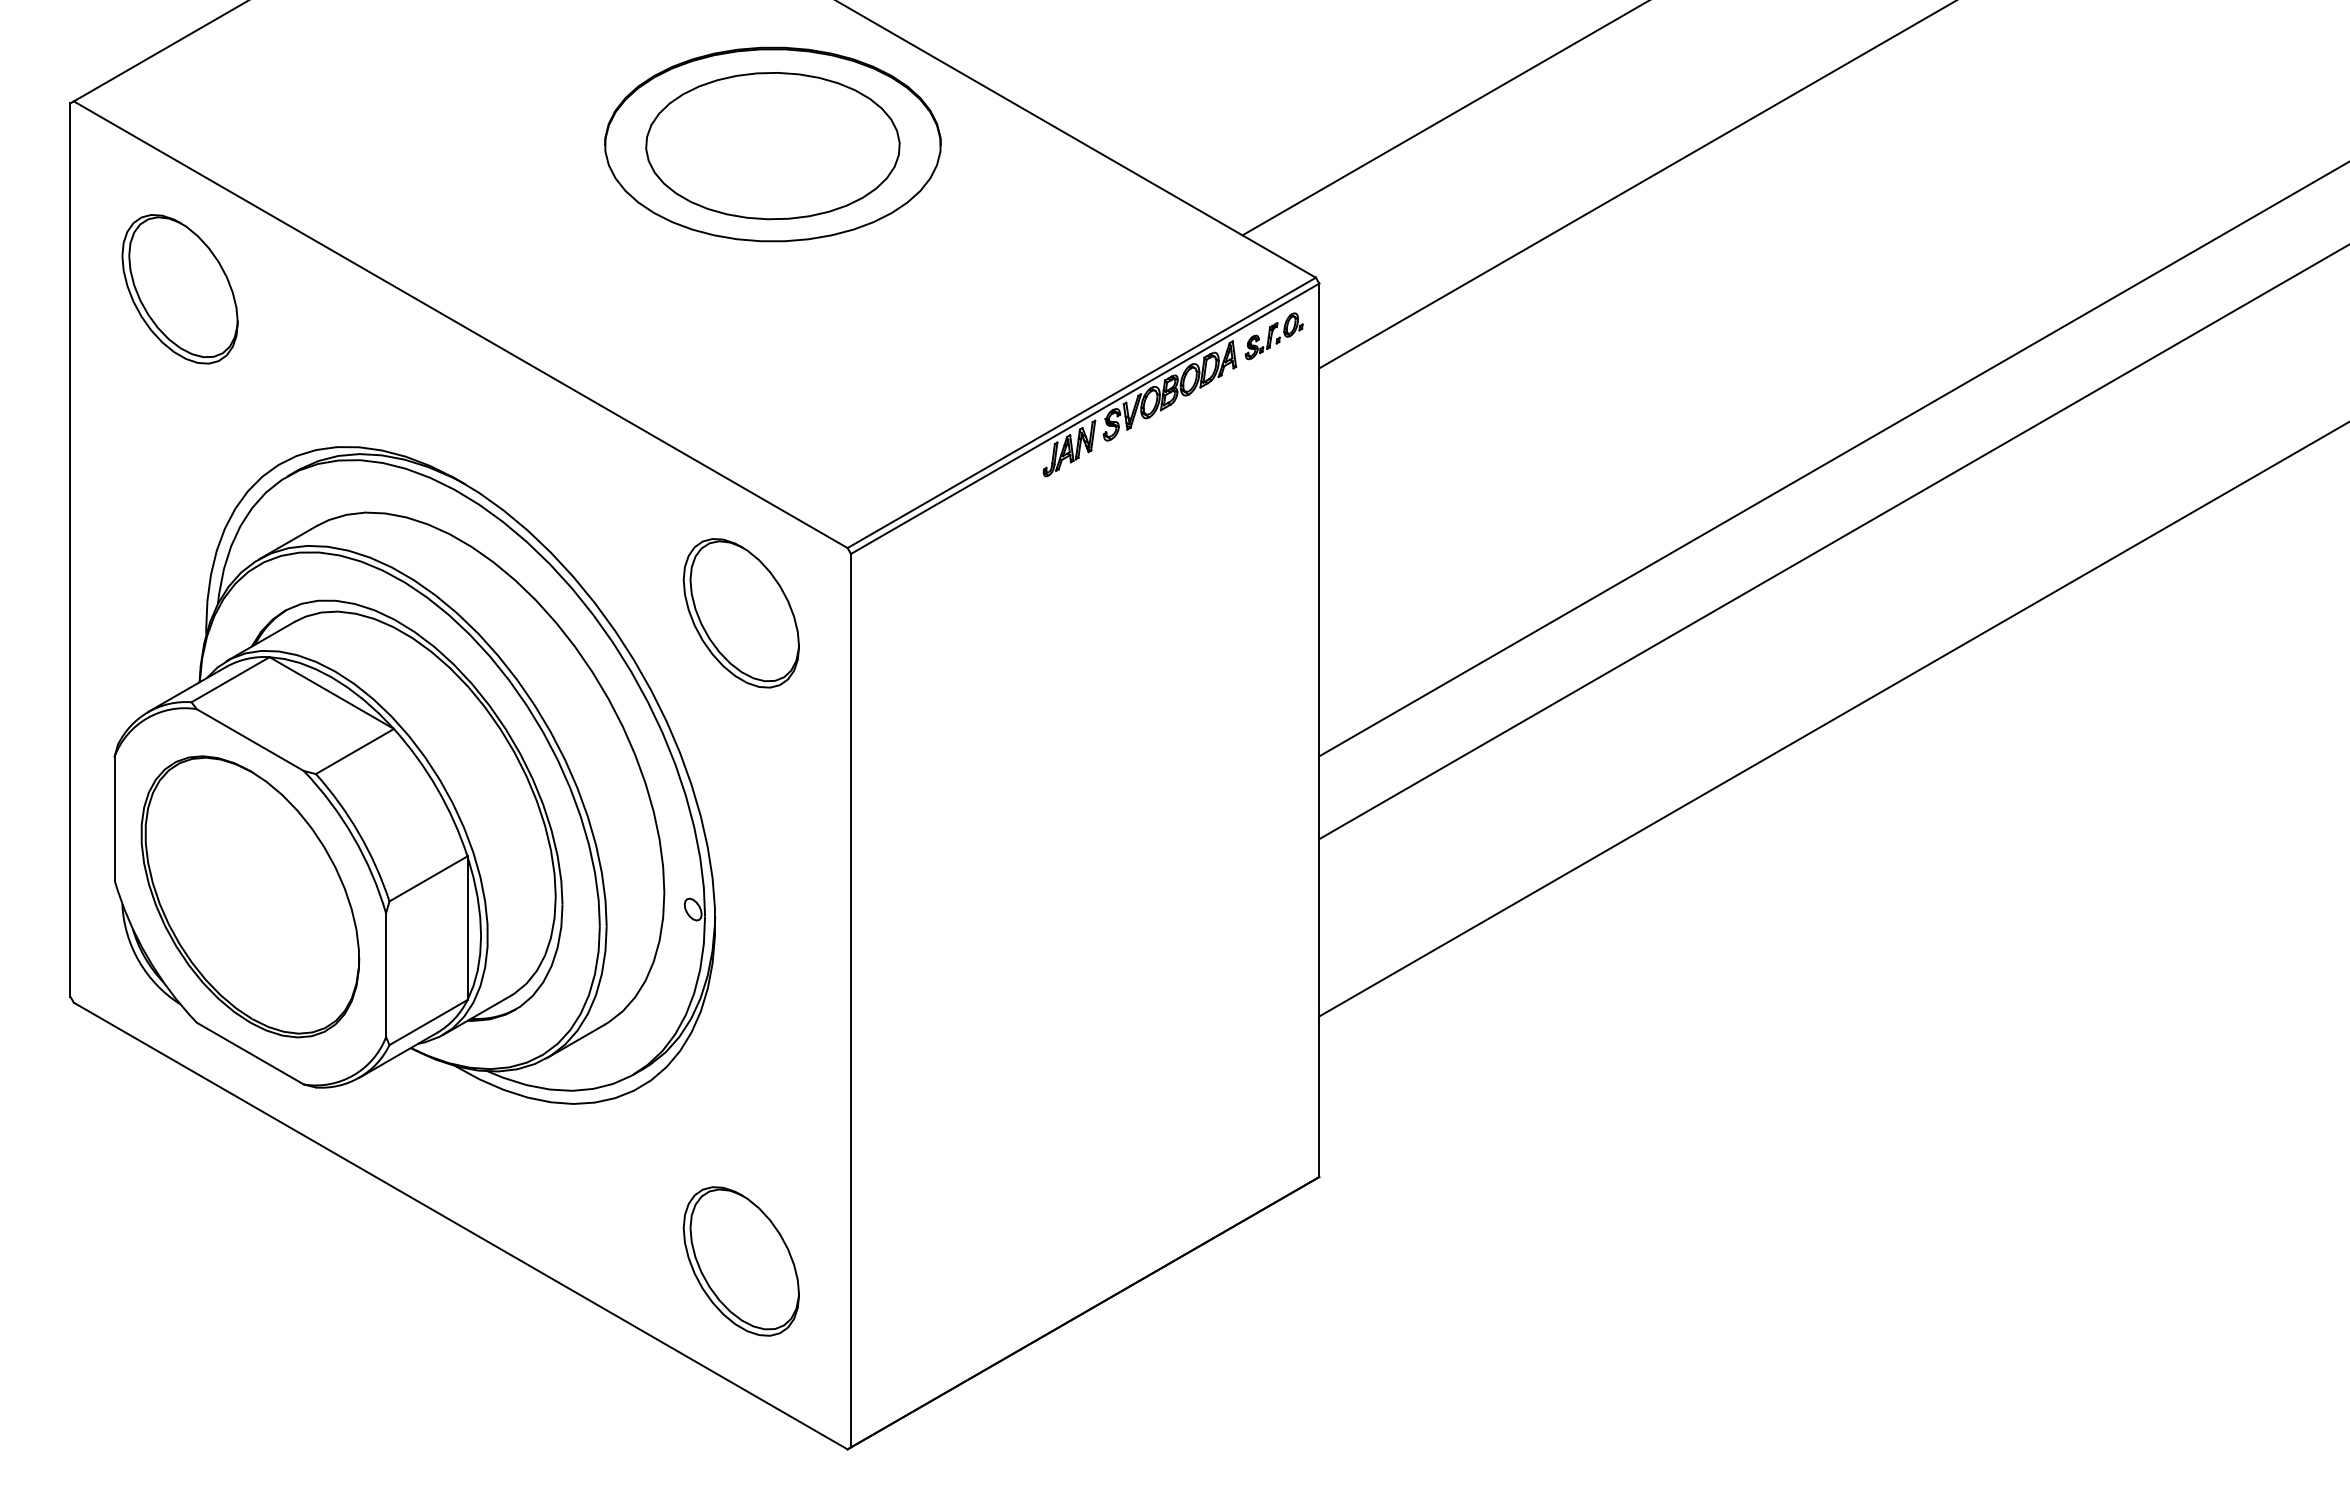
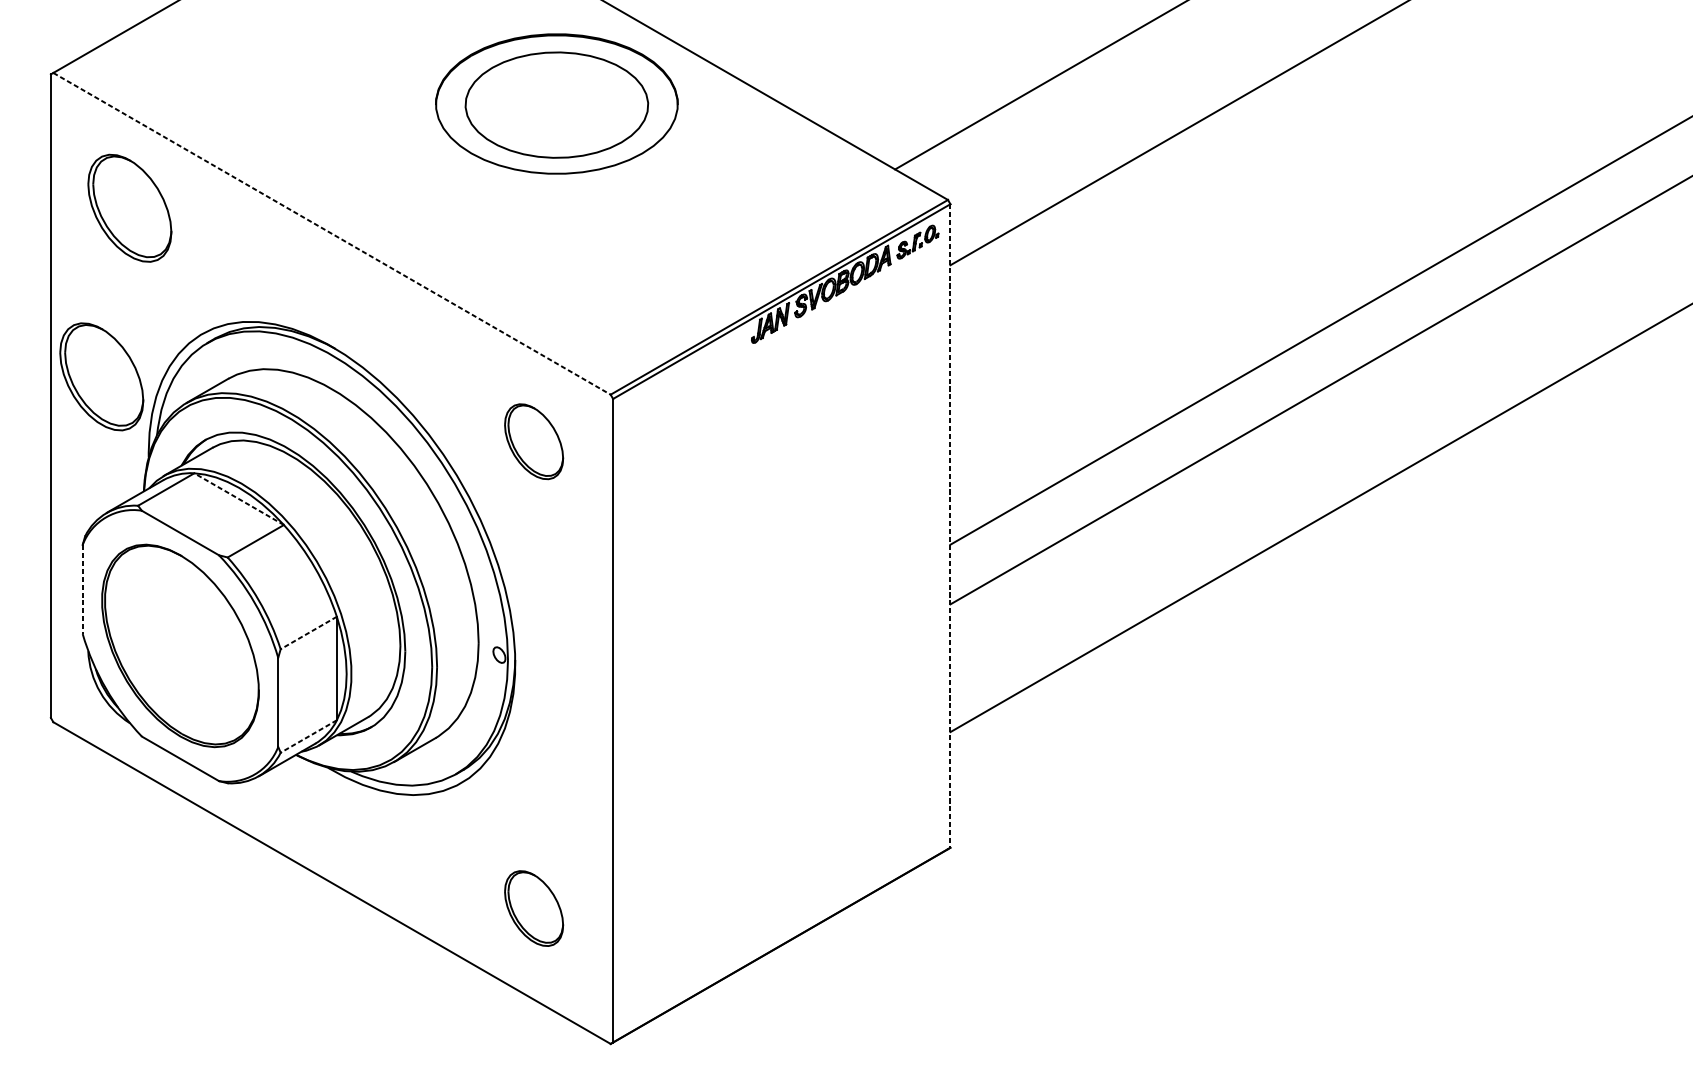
line: (460, 324) -> (331, 233), solid -> dashed
part: (140, 523) -> (101, 377), added
part: (740, 613) -> (533, 441), size x0.7
line: (331, 693) -> (238, 499), solid -> dashed
line: (1319, 730) -> (950, 526), solid -> dashed
line: (114, 818) -> (82, 589), solid -> dashed
line: (428, 879) -> (308, 633), solid -> dashed
line: (428, 1022) -> (308, 736), solid -> dashed
part: (740, 1261) -> (533, 908), size x0.7

